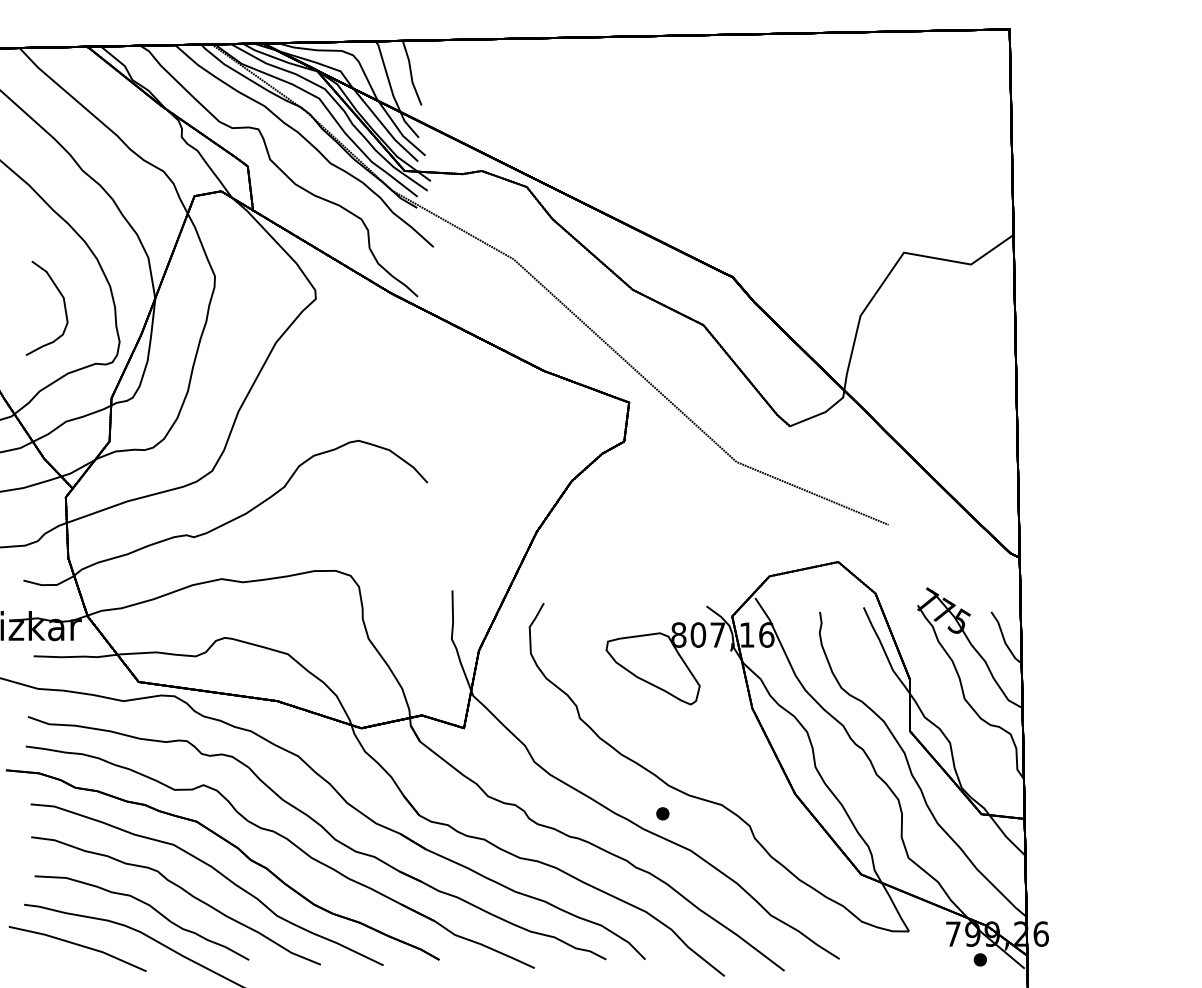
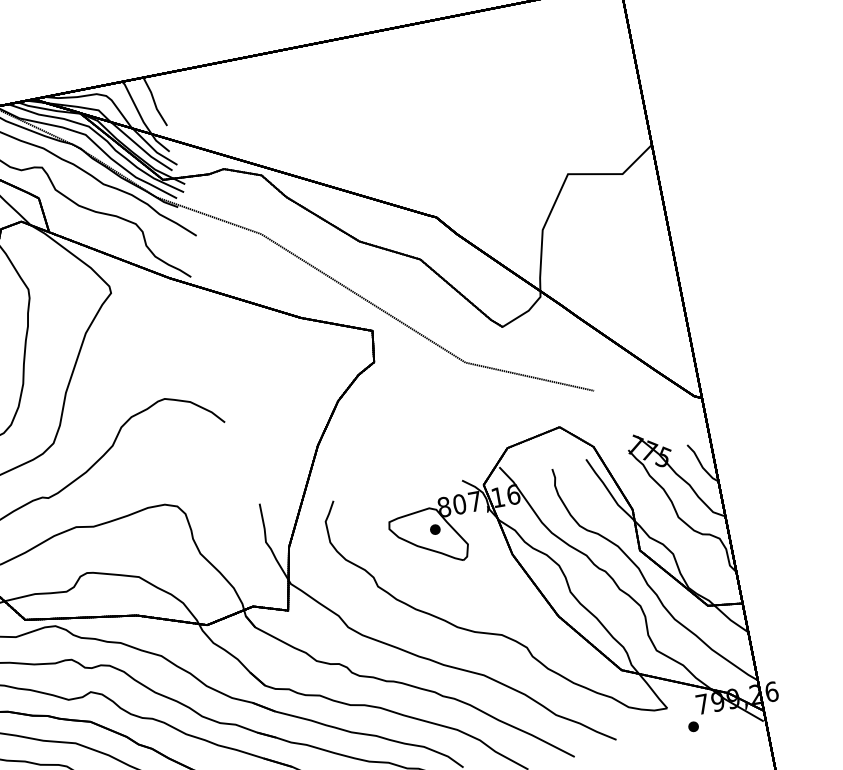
part: (662, 813) -> (435, 529), moved
part: (979, 959) -> (692, 726), moved

